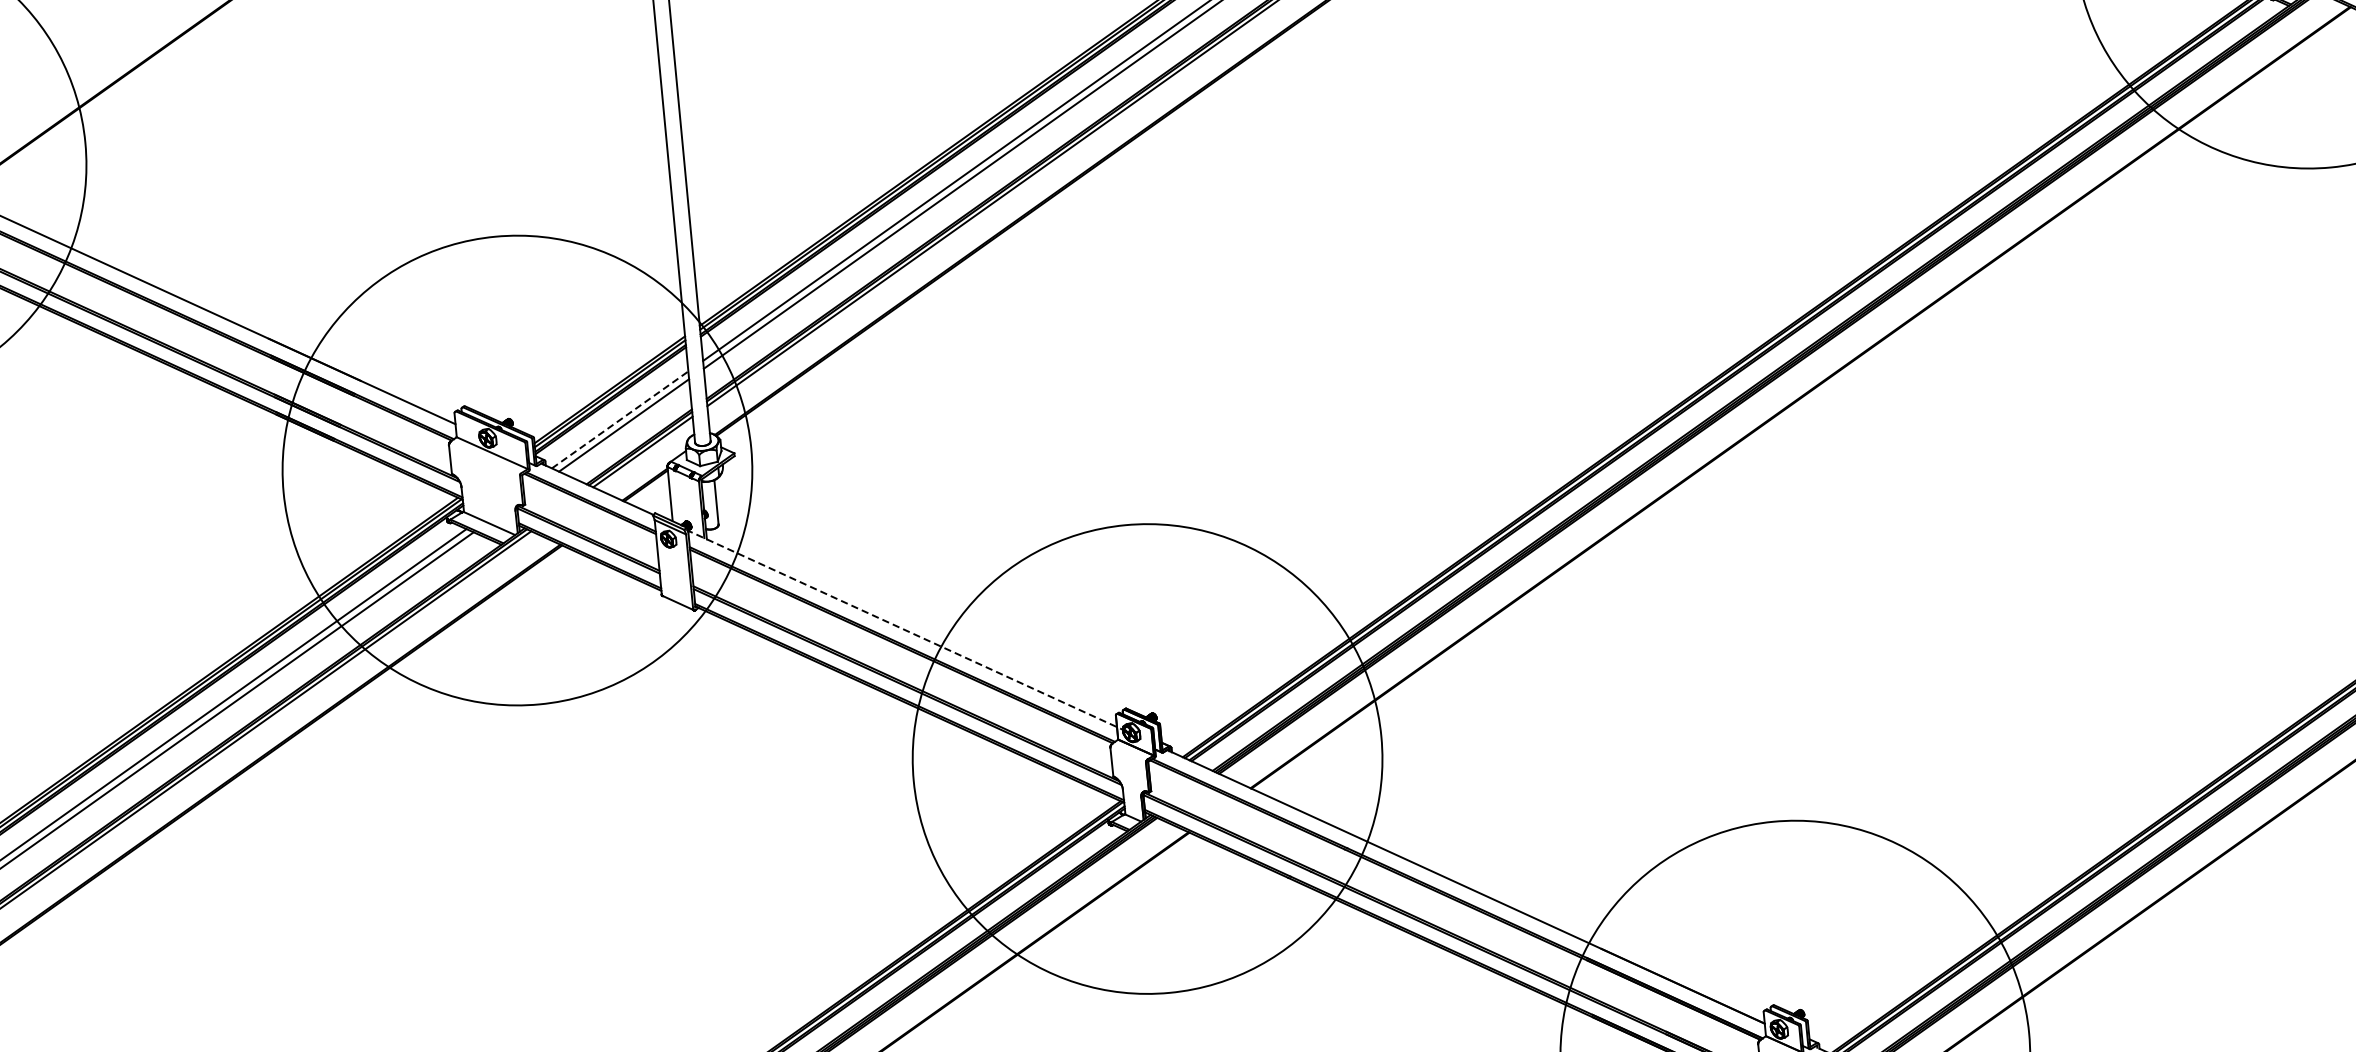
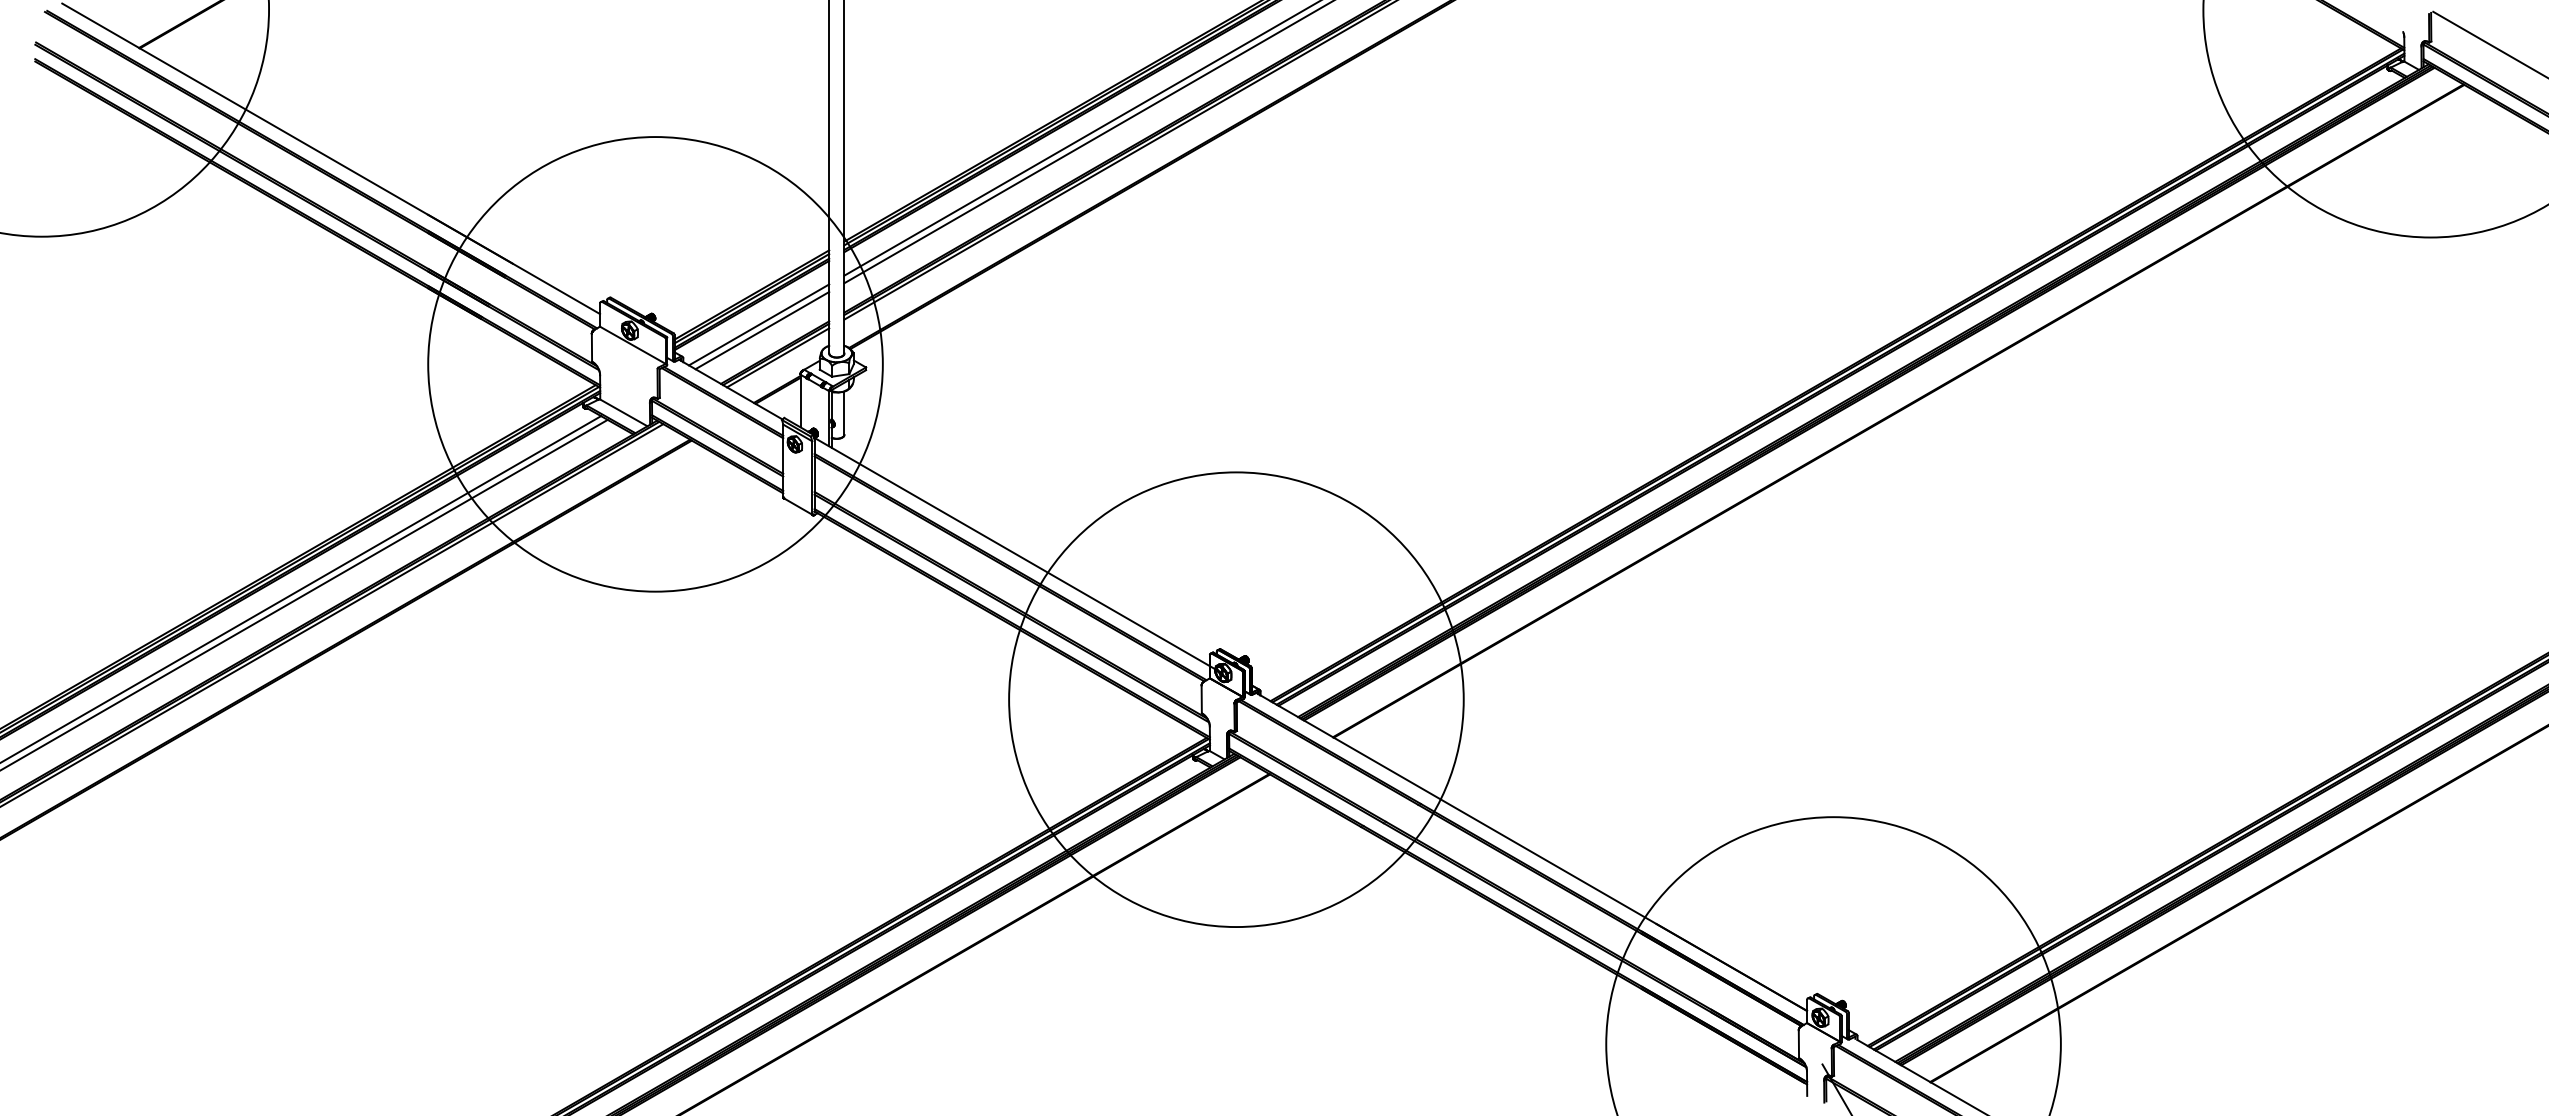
line: (620, 419) -> (759, 324), dashed -> solid
line: (907, 631) -> (1016, 554), dashed -> solid

